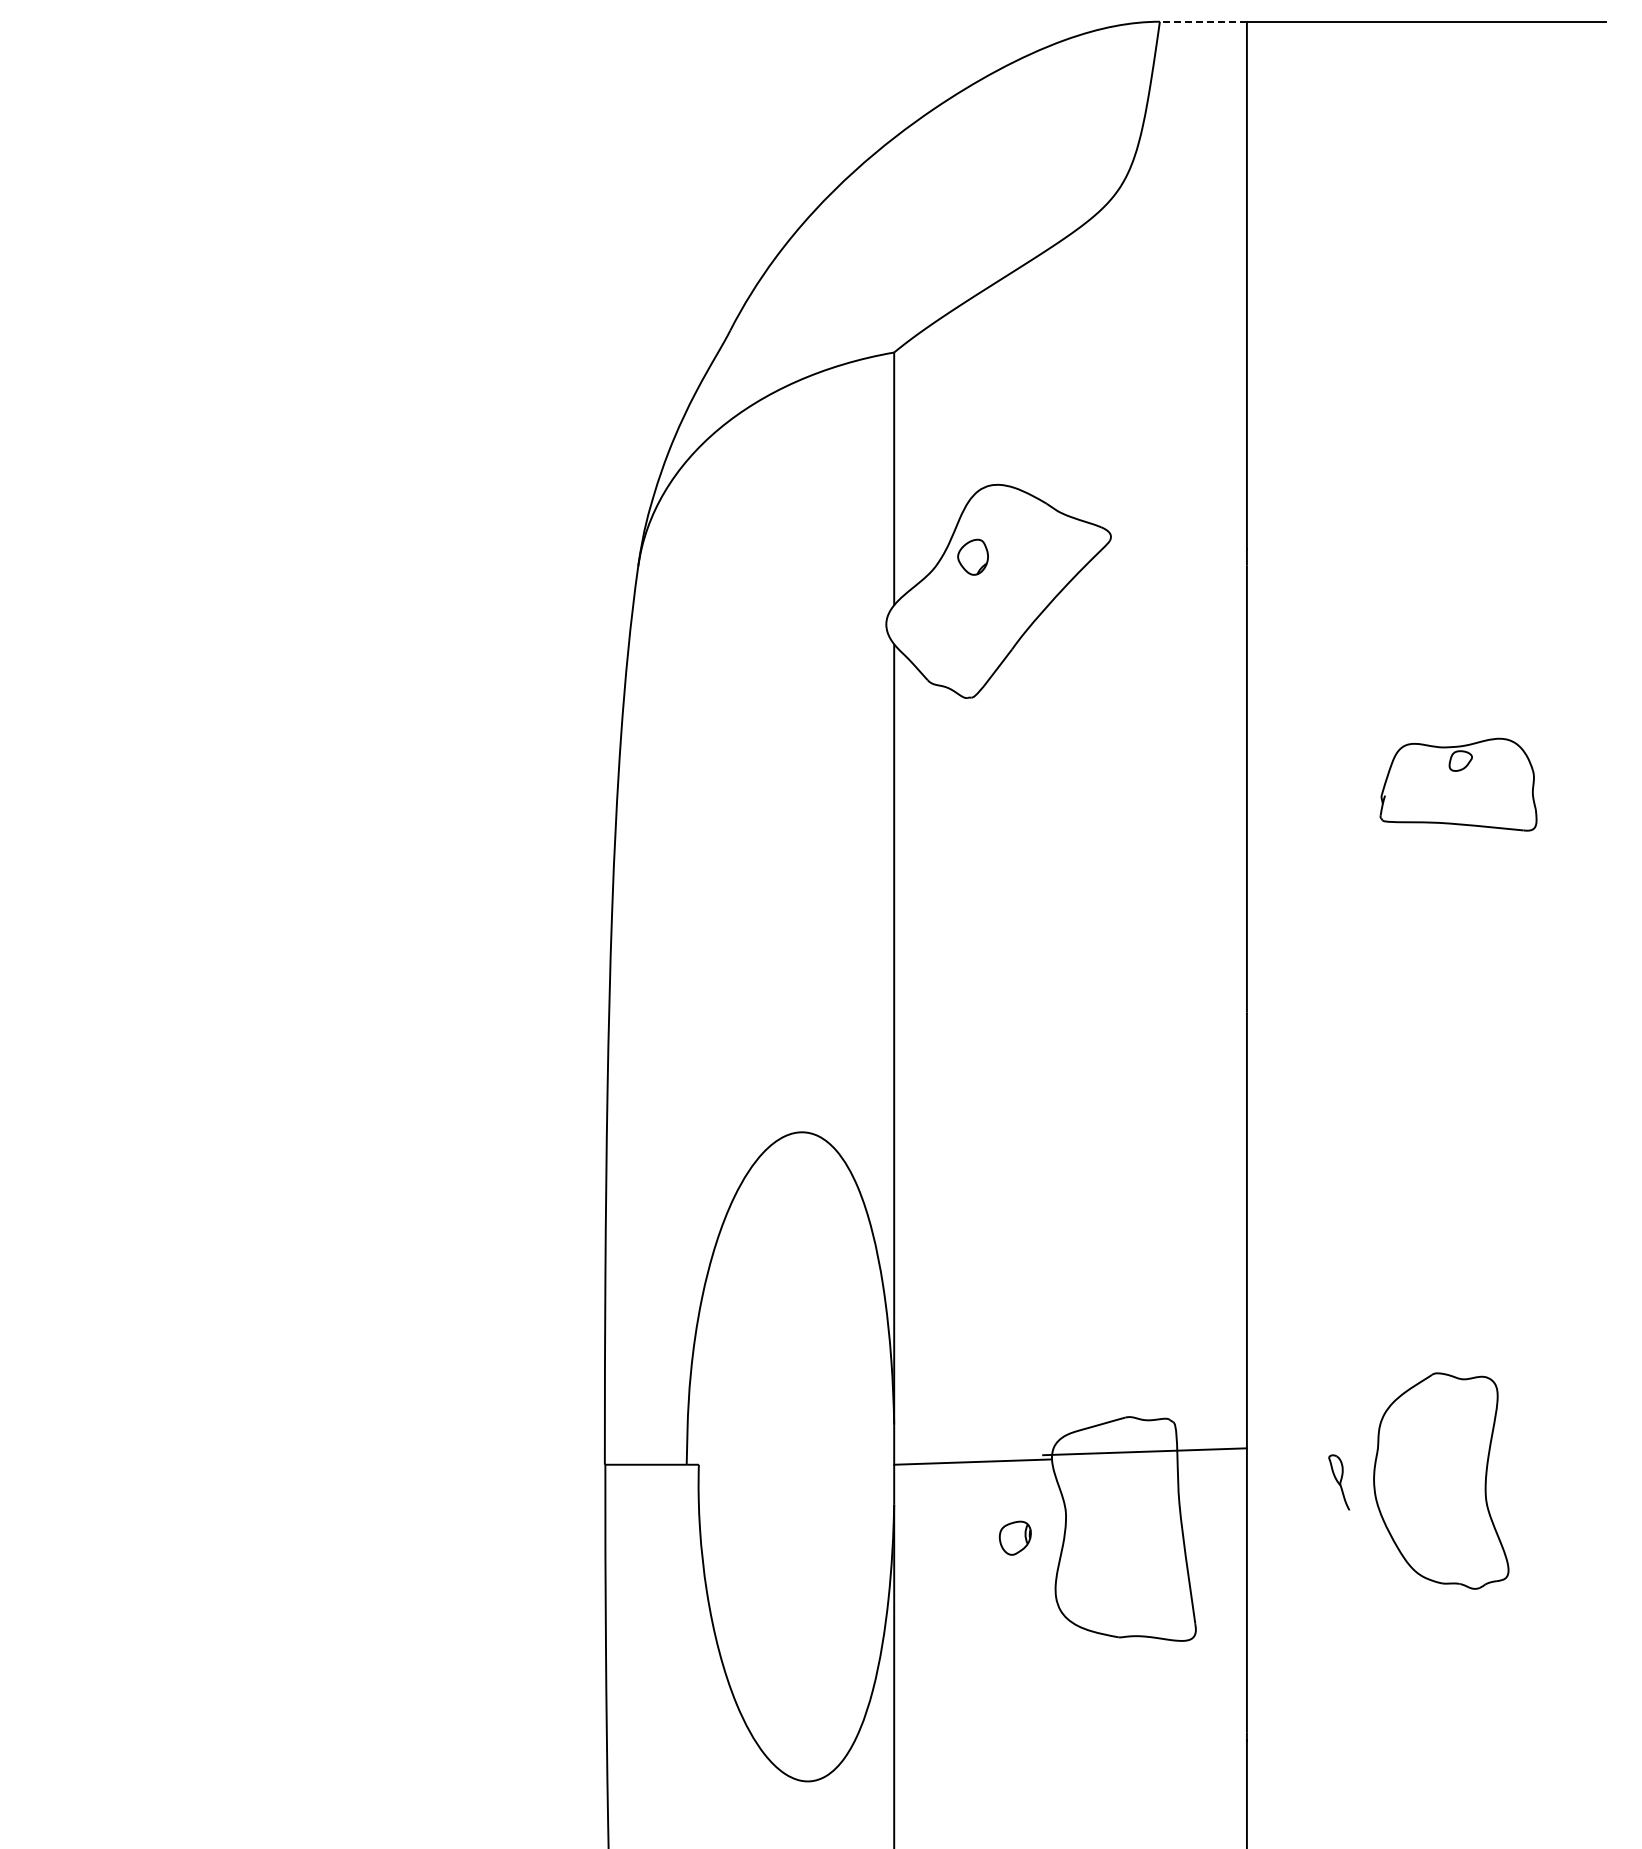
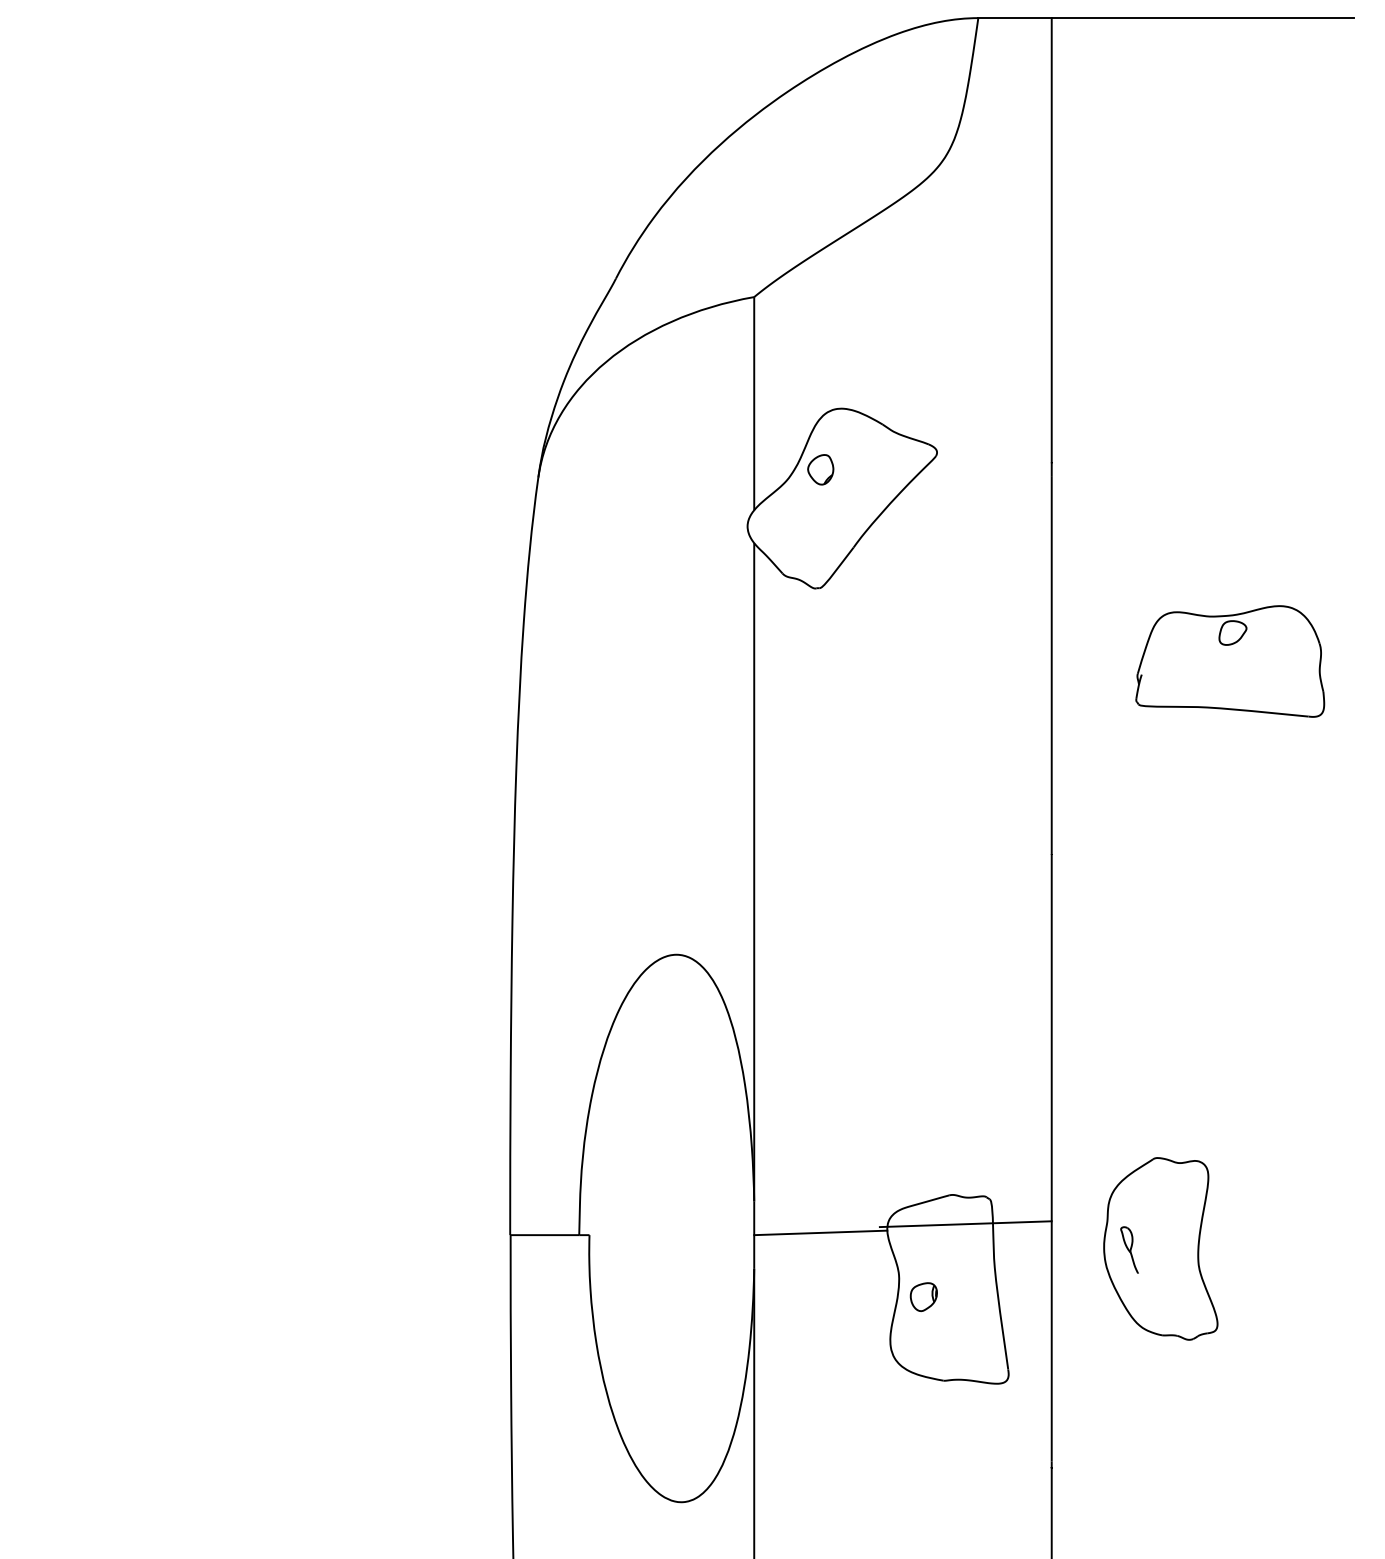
line: (1203, 21) -> (1015, 17), dashed -> solid
part: (1458, 784) -> (1230, 661), size x1.43
part: (1441, 1480) -> (1161, 1248), moved
part: (1014, 1537) -> (923, 1296), moved

